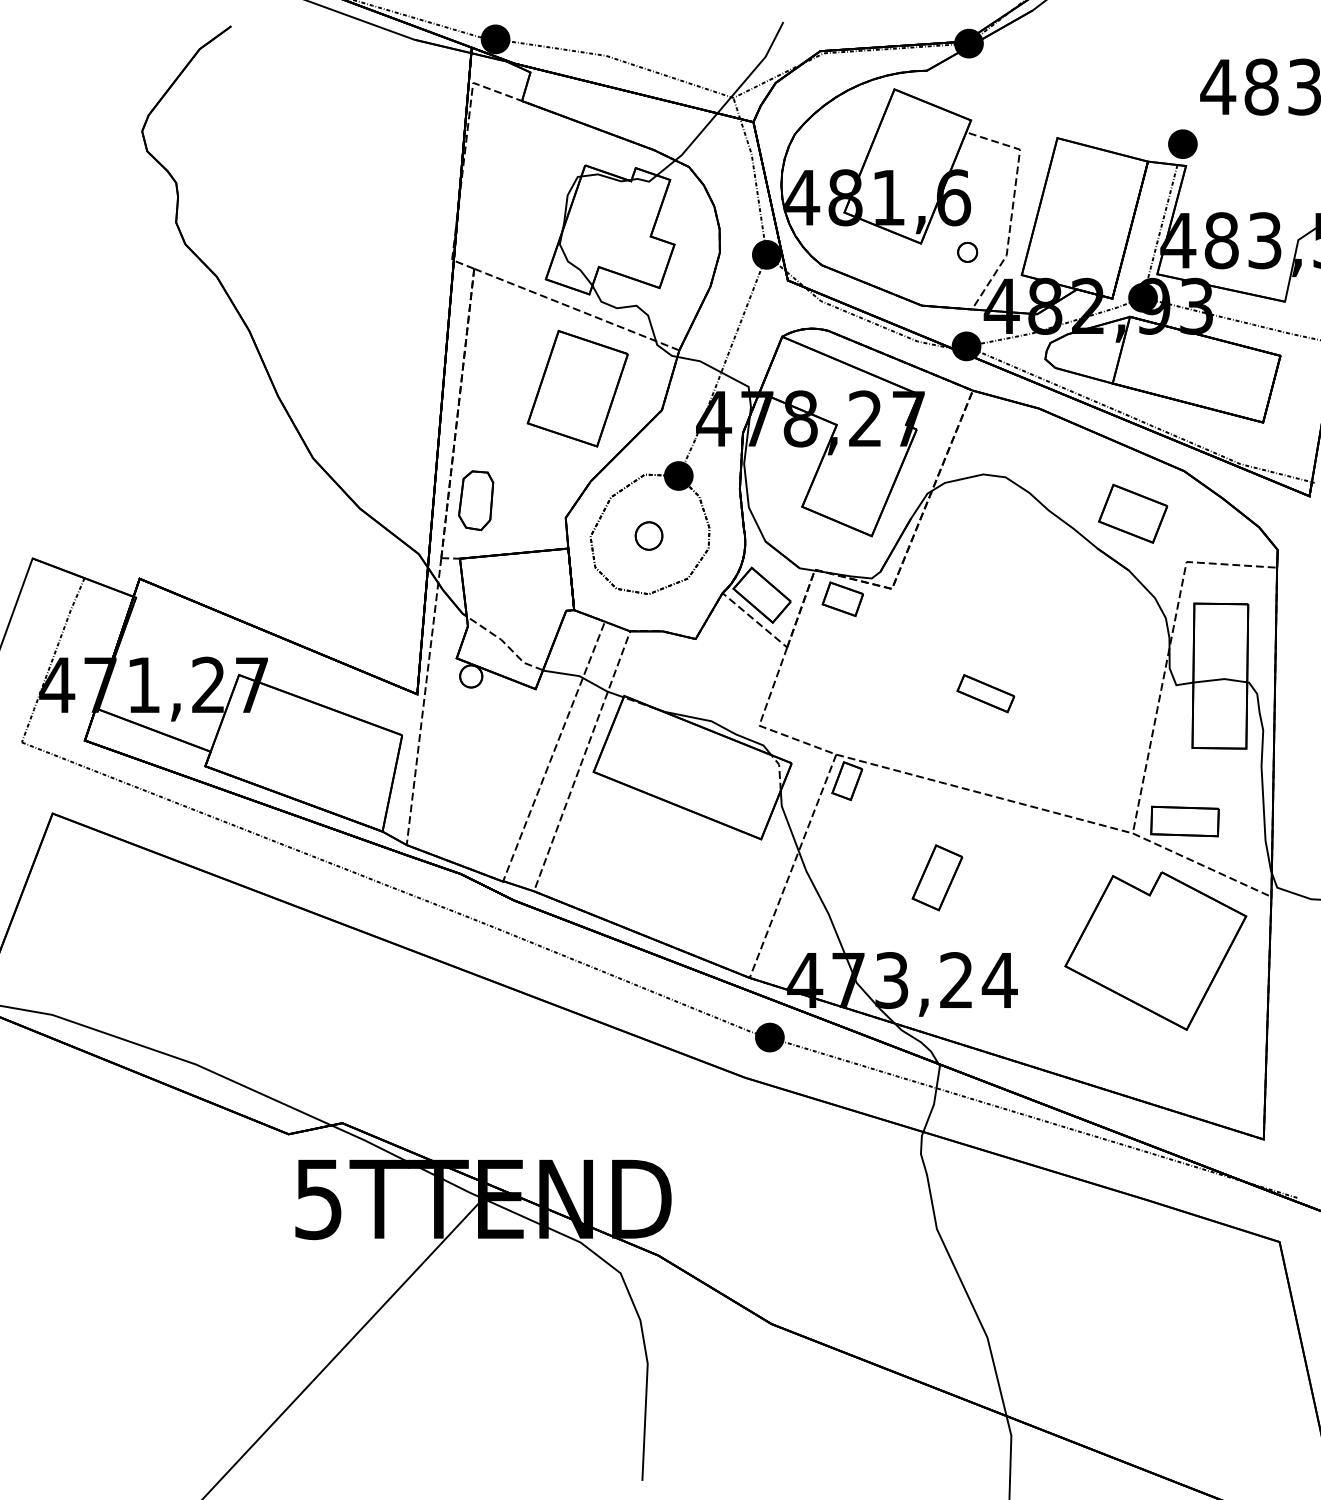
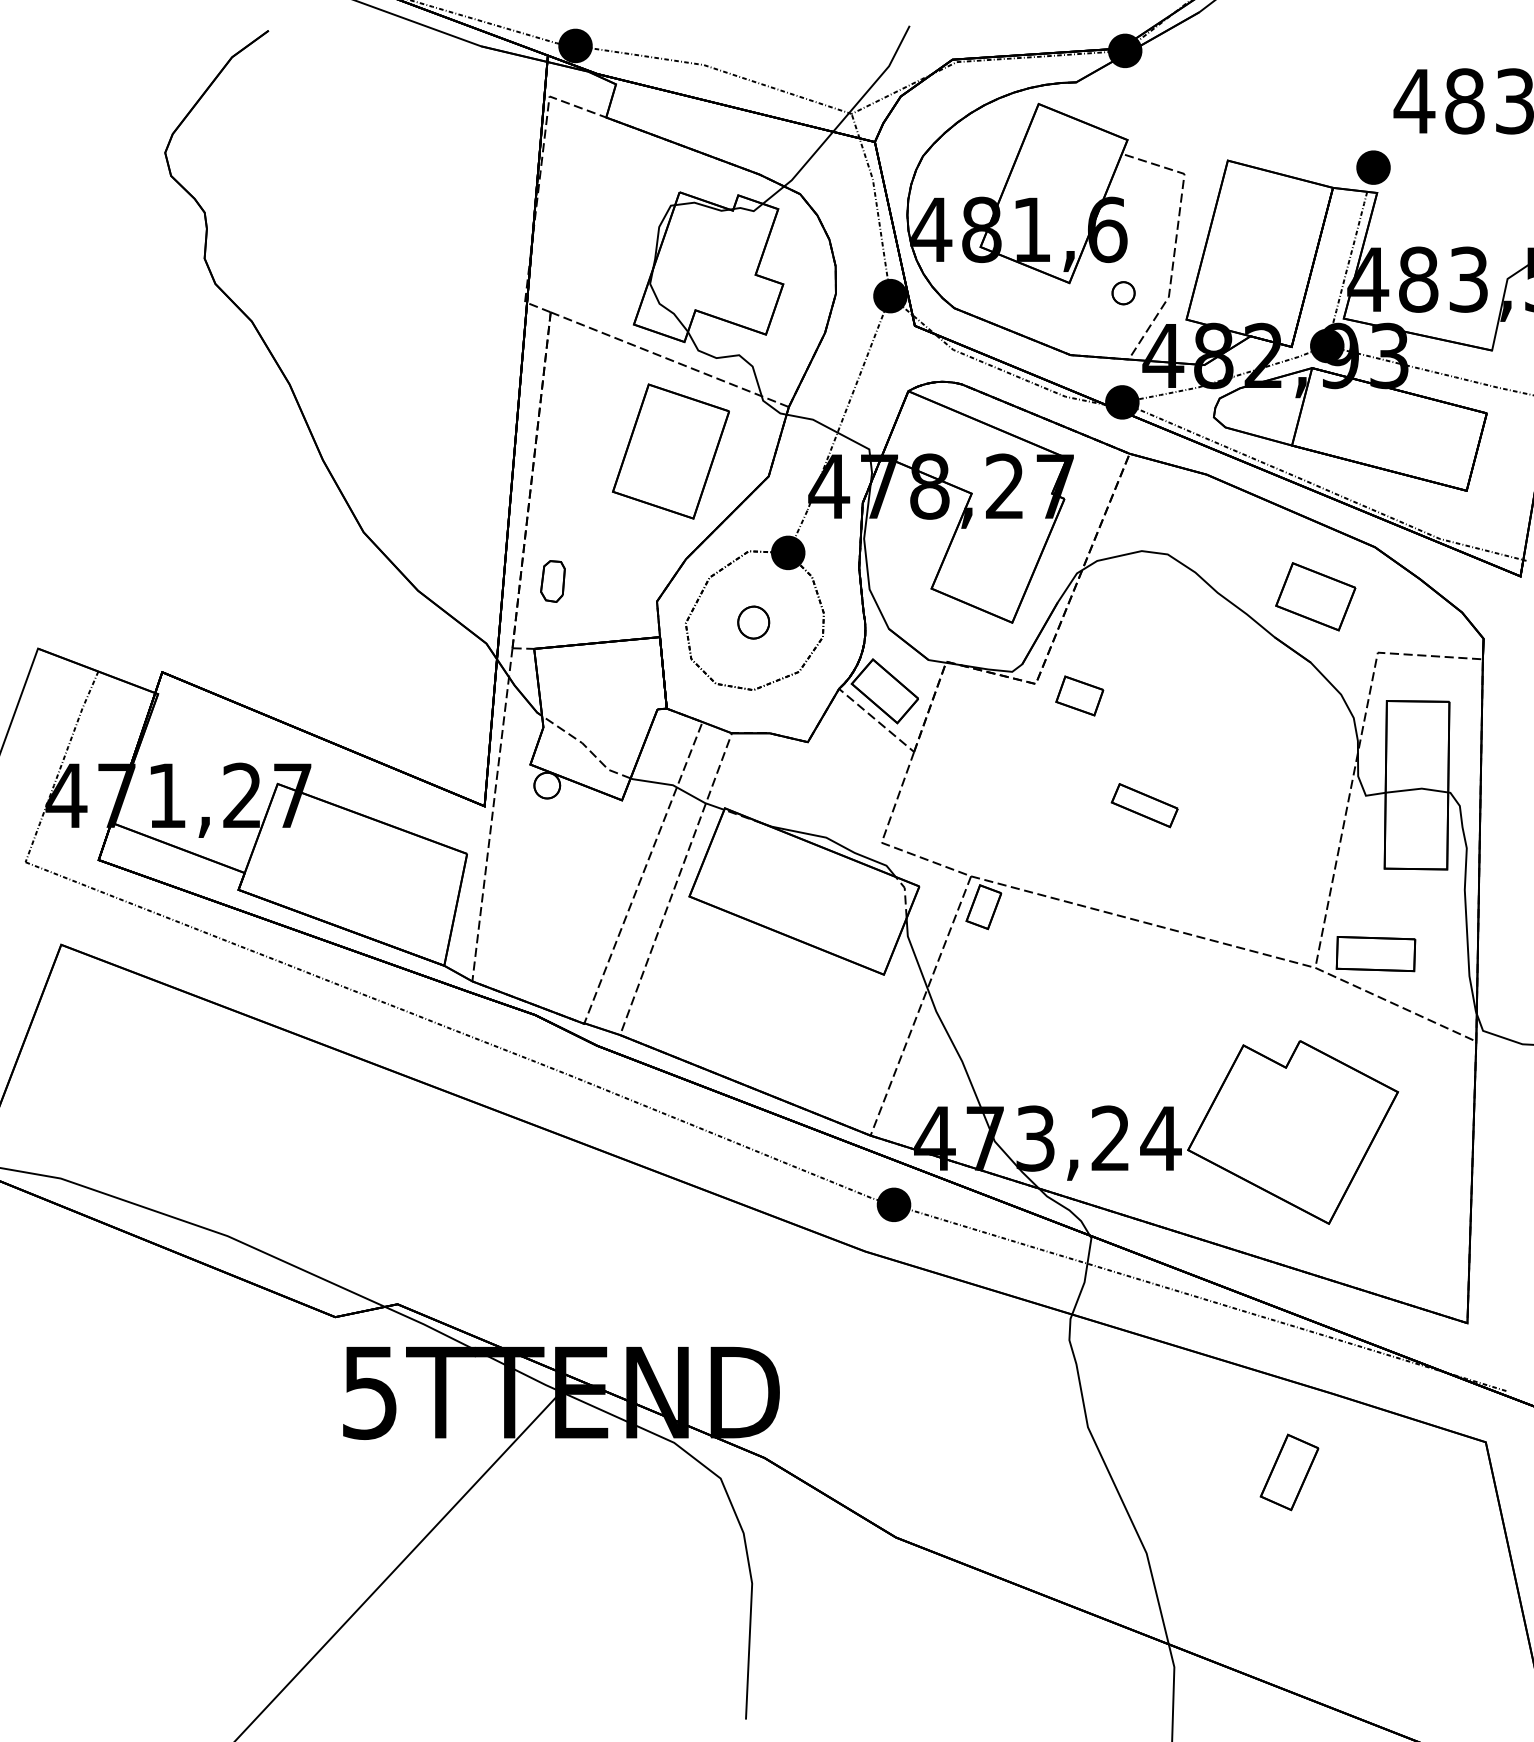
part: (475, 500) -> (552, 581), size x0.6
part: (842, 598) -> (1079, 695), moved
part: (937, 877) -> (1289, 1472), moved
part: (1156, 951) -> (1293, 1132), moved

